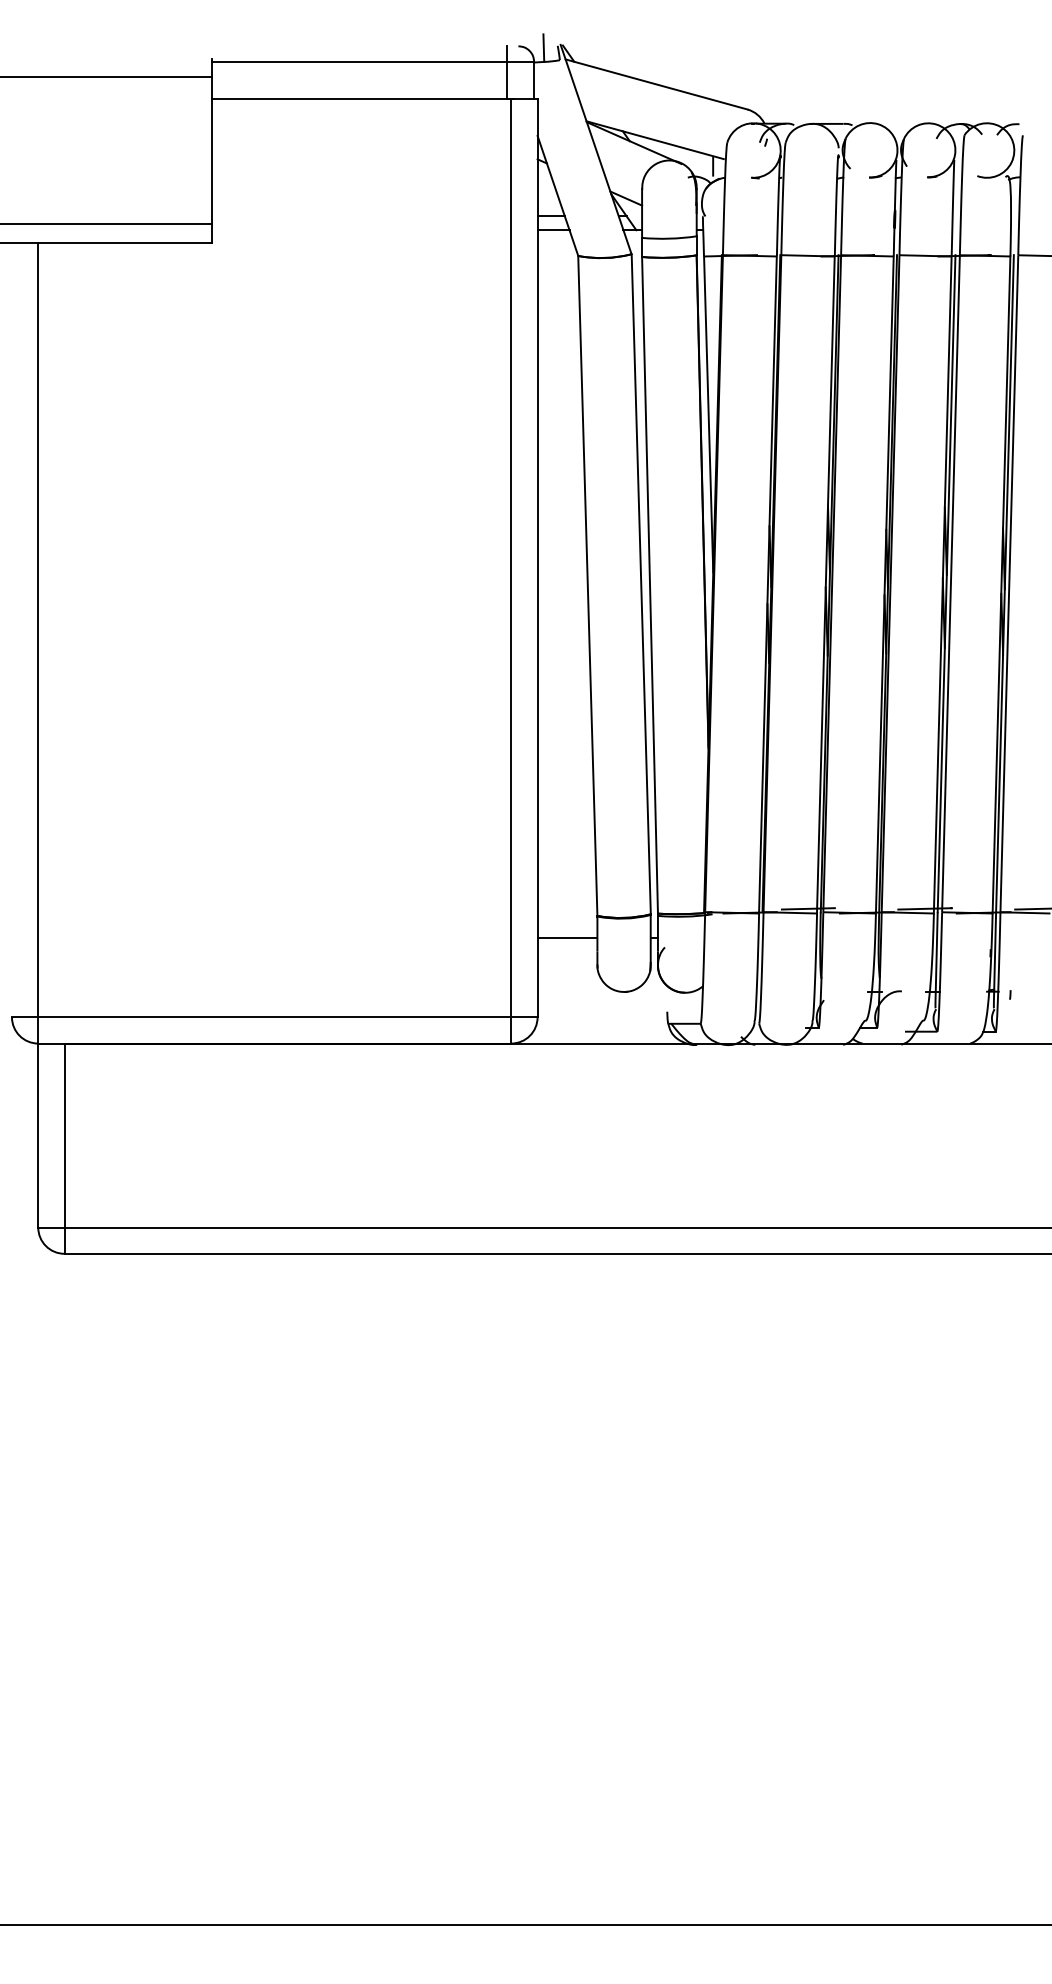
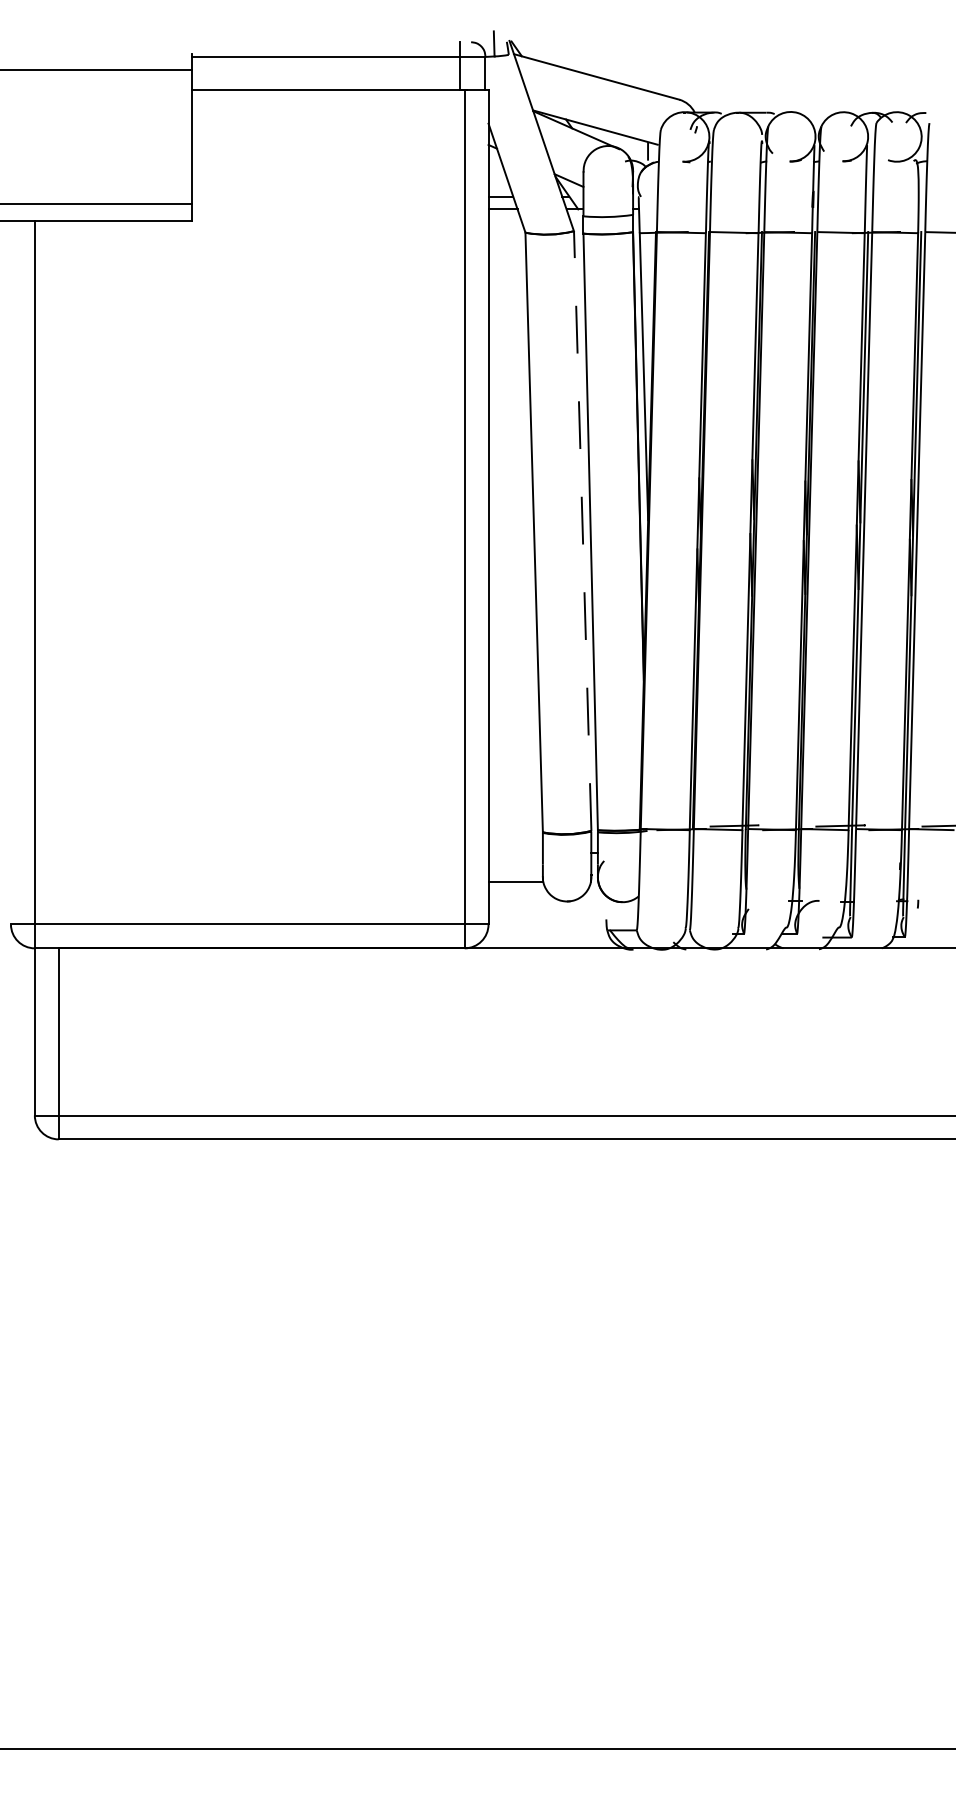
line: (641, 584) -> (582, 531), solid -> dashed
line: (567, 938) -> (515, 881), moved

